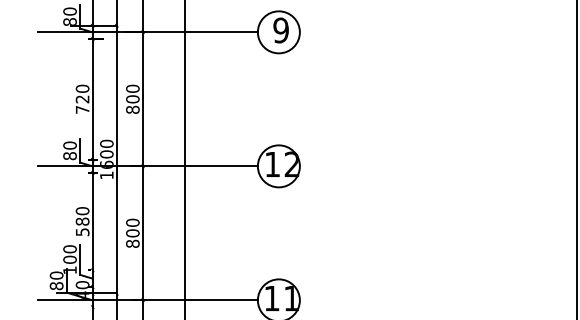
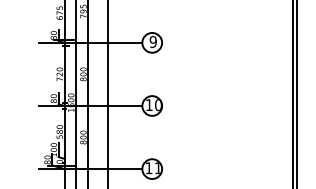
text: (292, 165) -> (158, 105), 12 -> 10

